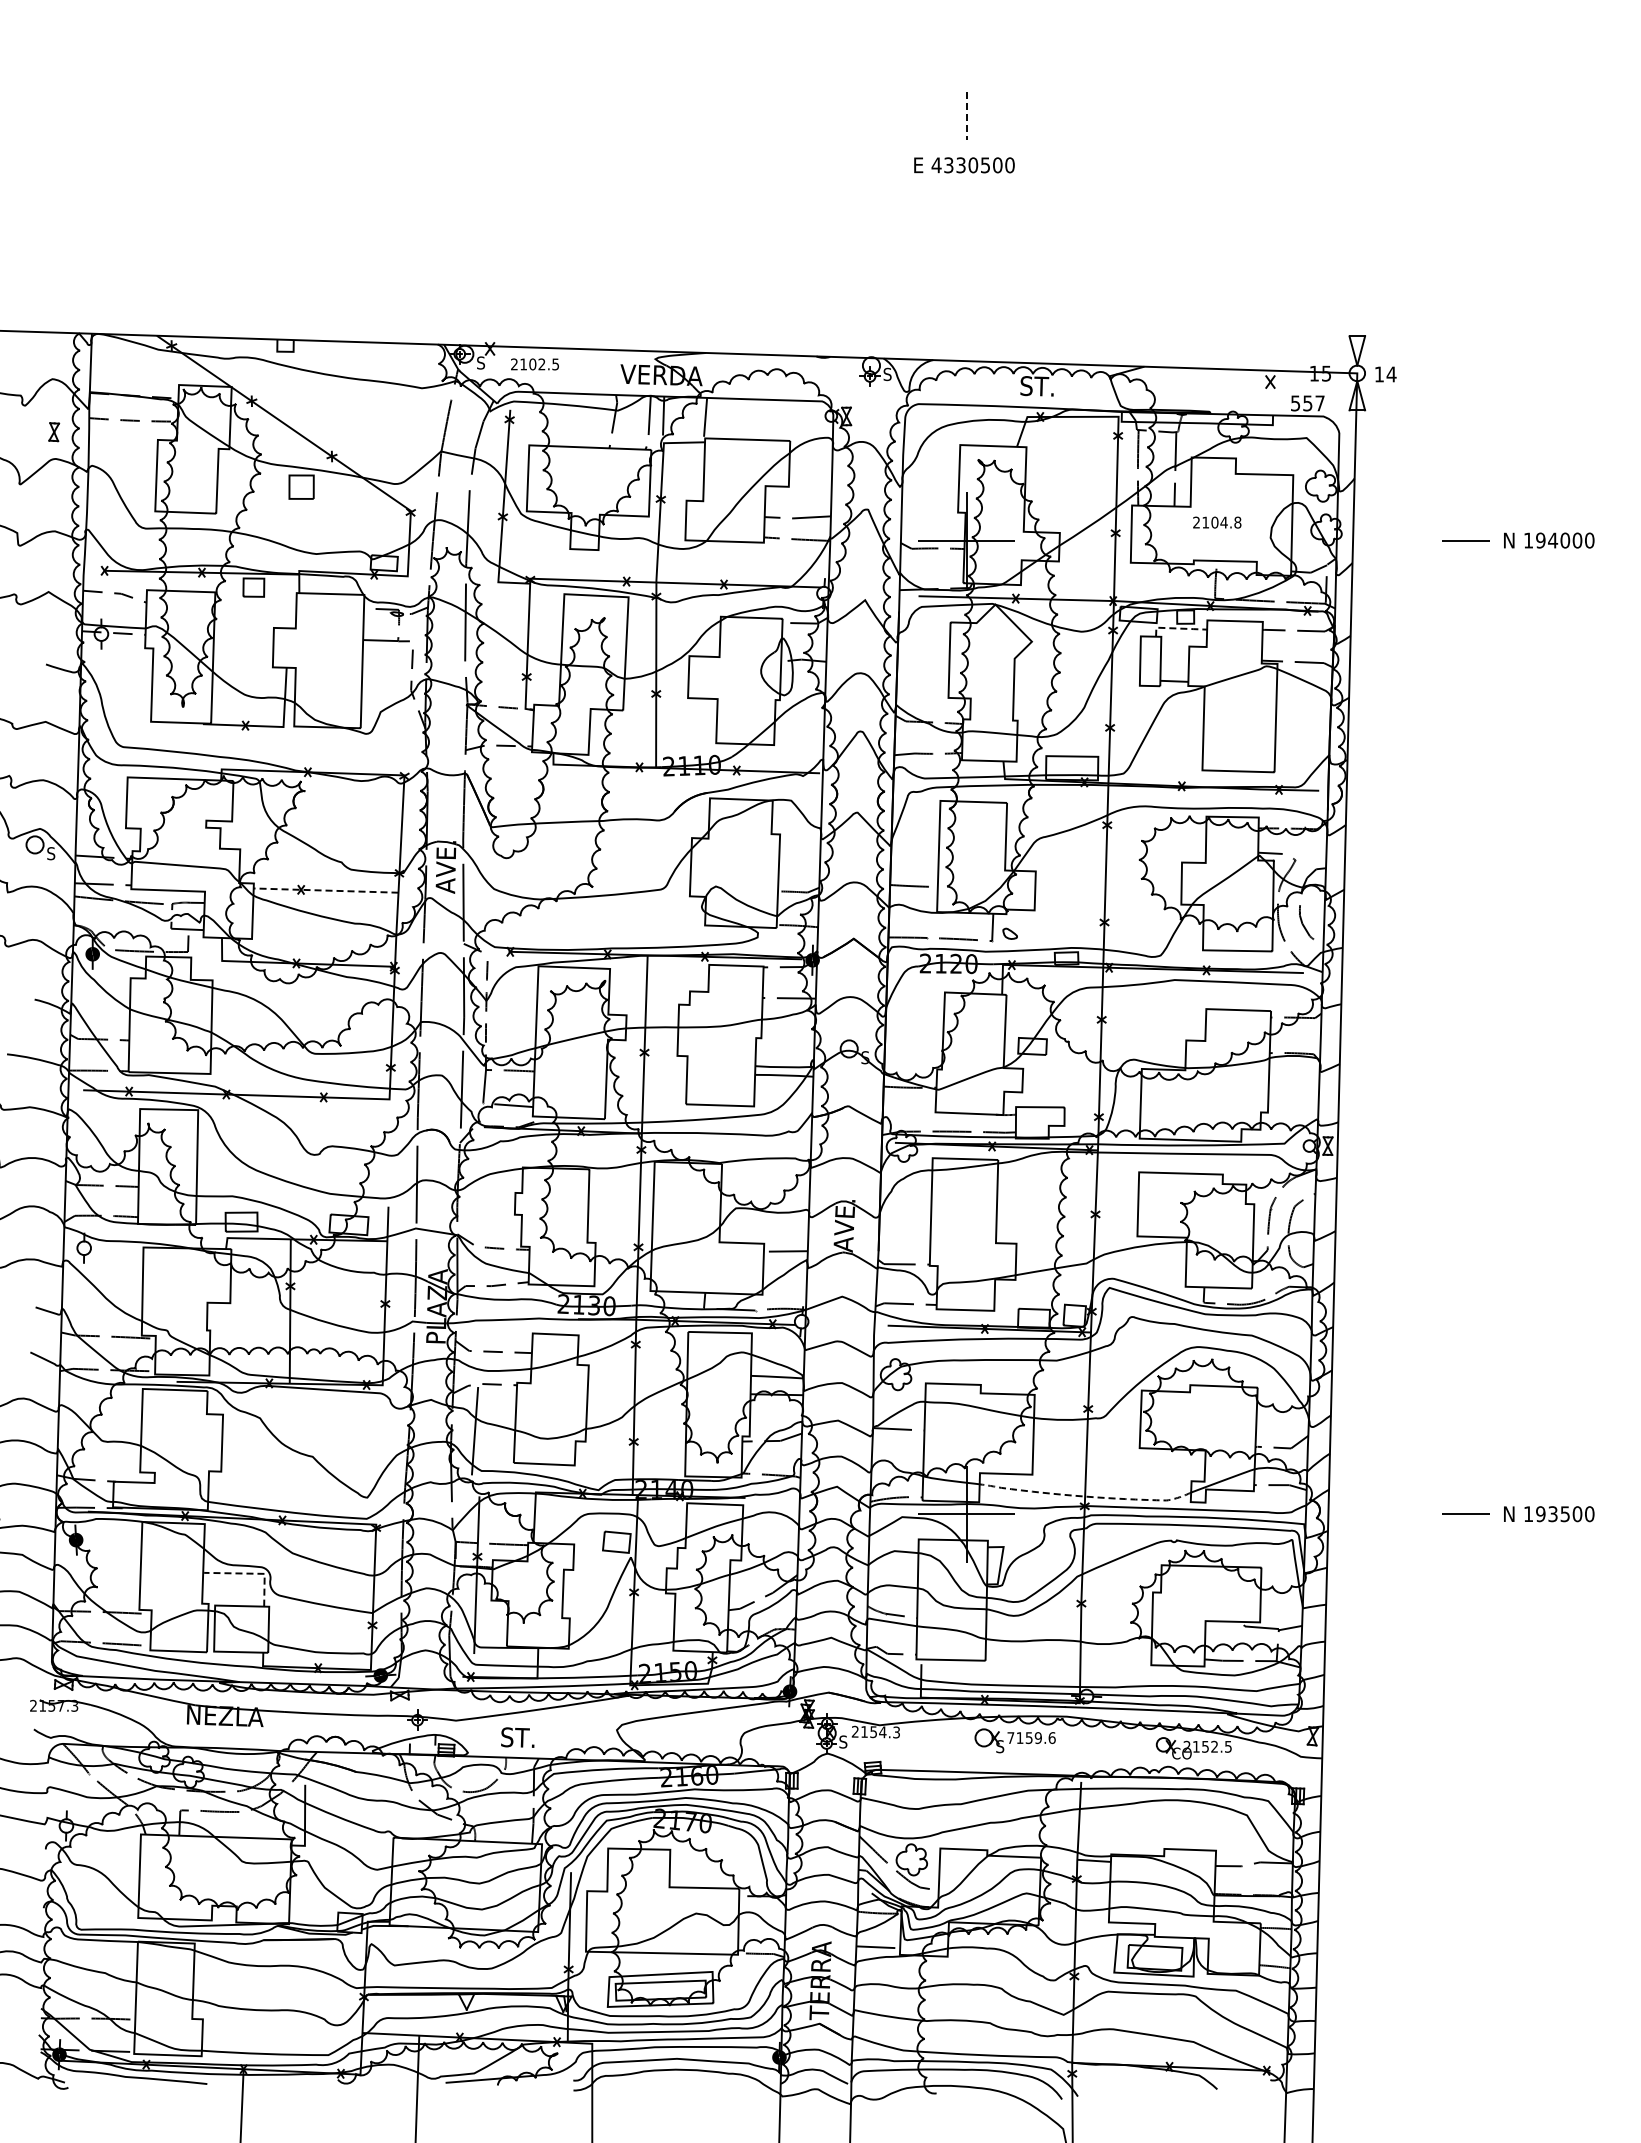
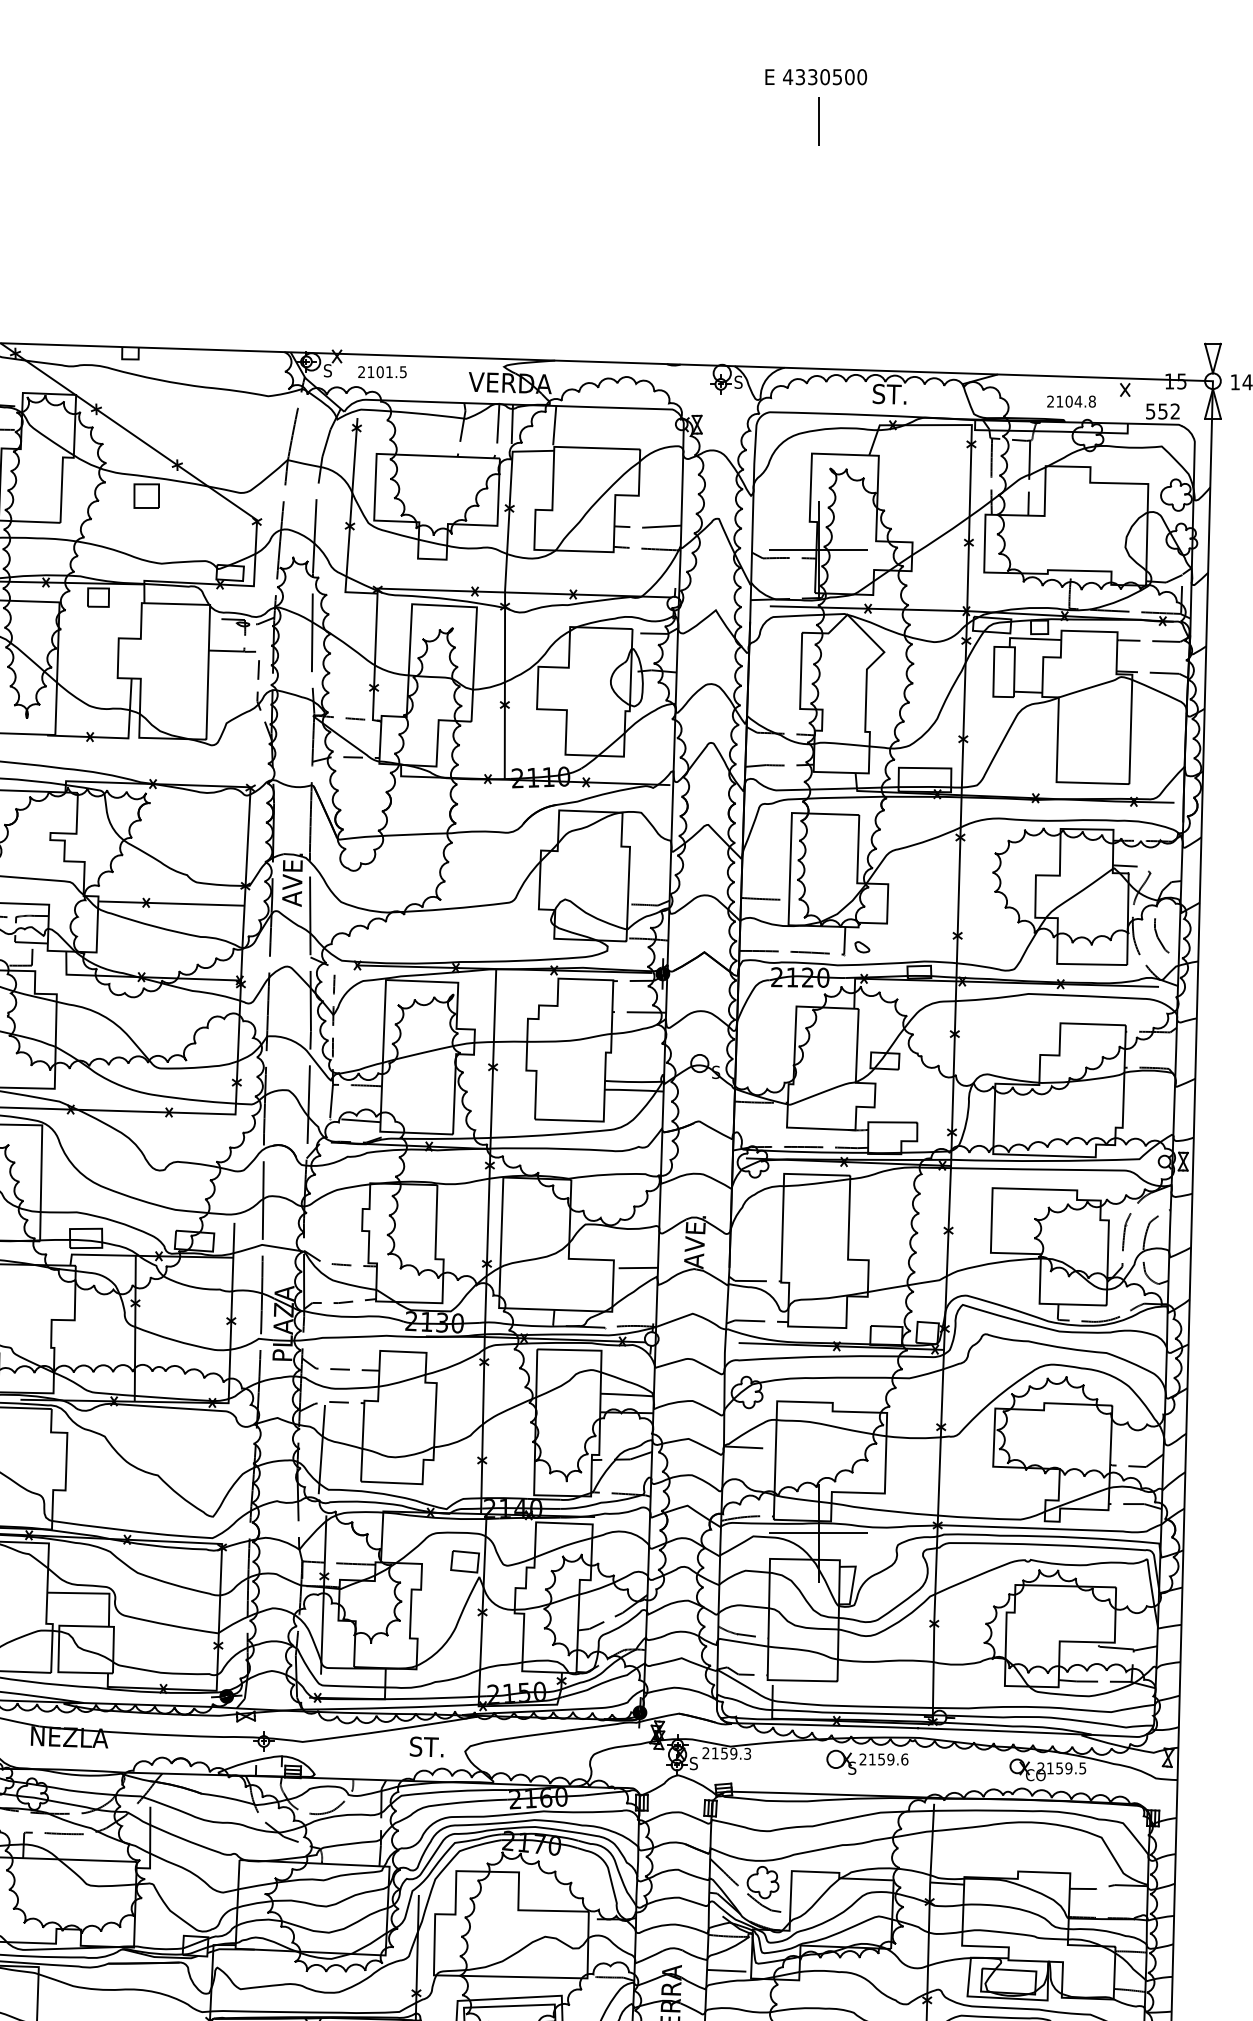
line: (966, 116) -> (818, 121), dashed -> solid
text: (964, 165) -> (816, 77), moved
text: (541, 364) -> (389, 372), 2102.5 -> 2101.5
text: (1319, 403) -> (1174, 411), 557 -> 552
text: (1217, 522) -> (1071, 401), moved
line: (1177, 628) -> (1031, 638), dashed -> solid
line: (325, 890) -> (170, 903), dashed -> solid
line: (1084, 1496) -> (937, 1515), dashed -> solid
line: (249, 1573) -> (94, 1593), dashed -> solid
text: (882, 1732) -> (733, 1753), 2154.3 -> 2159.3
text: (517, 1737) -> (426, 1746), moved
text: (1010, 1737) -> (862, 1758), 7159.6 -> 2159.6
text: (1214, 1746) -> (1068, 1768), 2152.5 -> 2159.5

